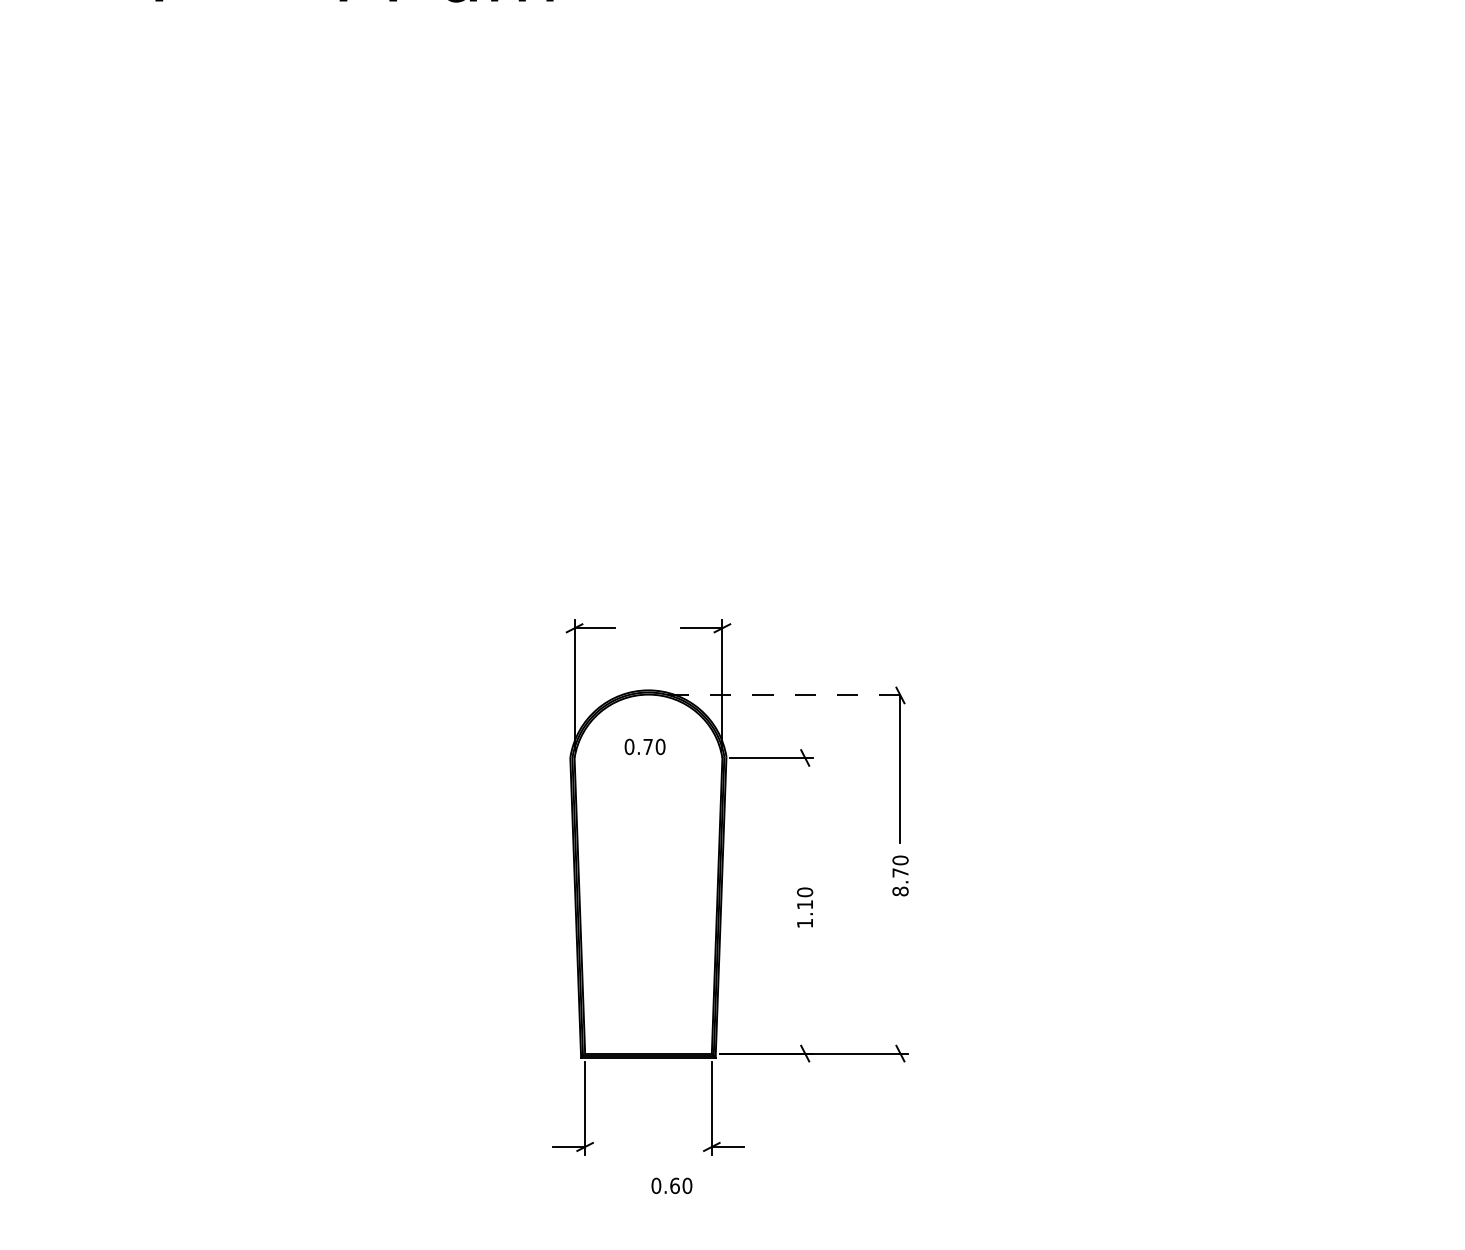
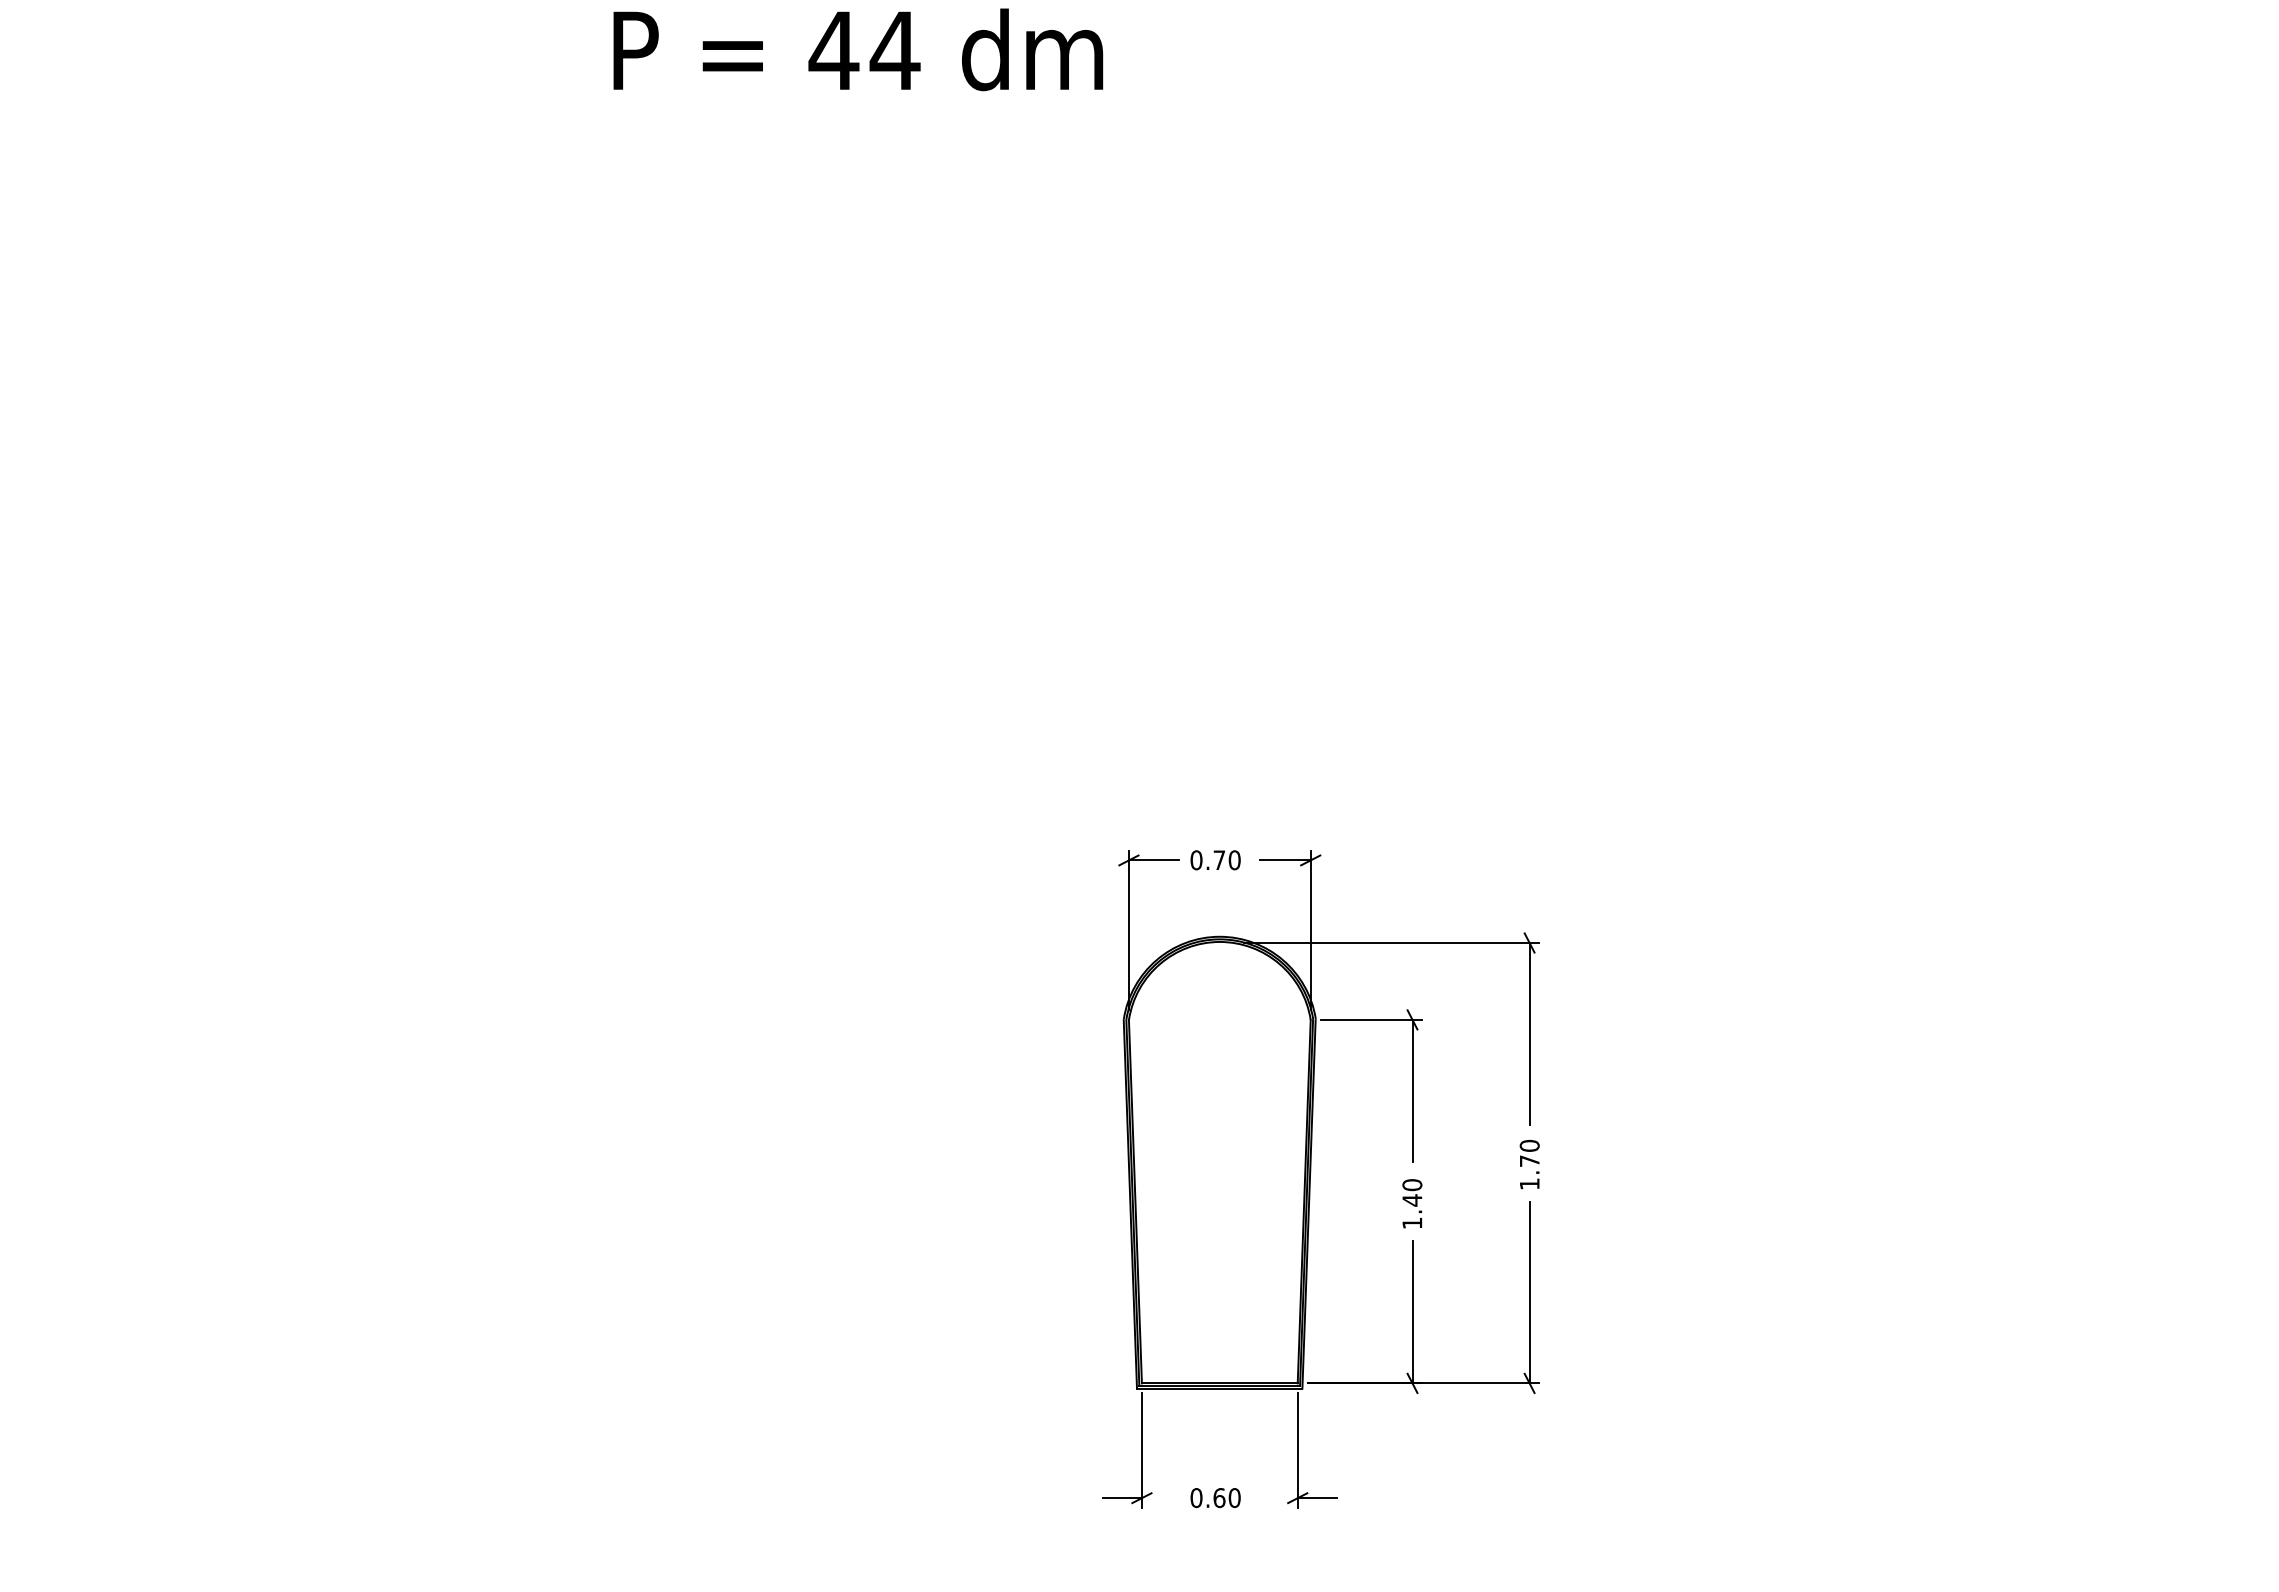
line: (788, 695) -> (1391, 943), dashed -> solid
text: (644, 747) -> (1215, 860), moved
line: (805, 815) -> (1412, 1090), added
text: (900, 891) -> (1529, 1184), 8.70 -> 1.70
text: (805, 904) -> (1412, 1200), 1.10 -> 1.40
line: (900, 979) -> (1529, 1292), added
line: (805, 995) -> (1412, 1311), added
text: (671, 1186) -> (1215, 1498), moved

